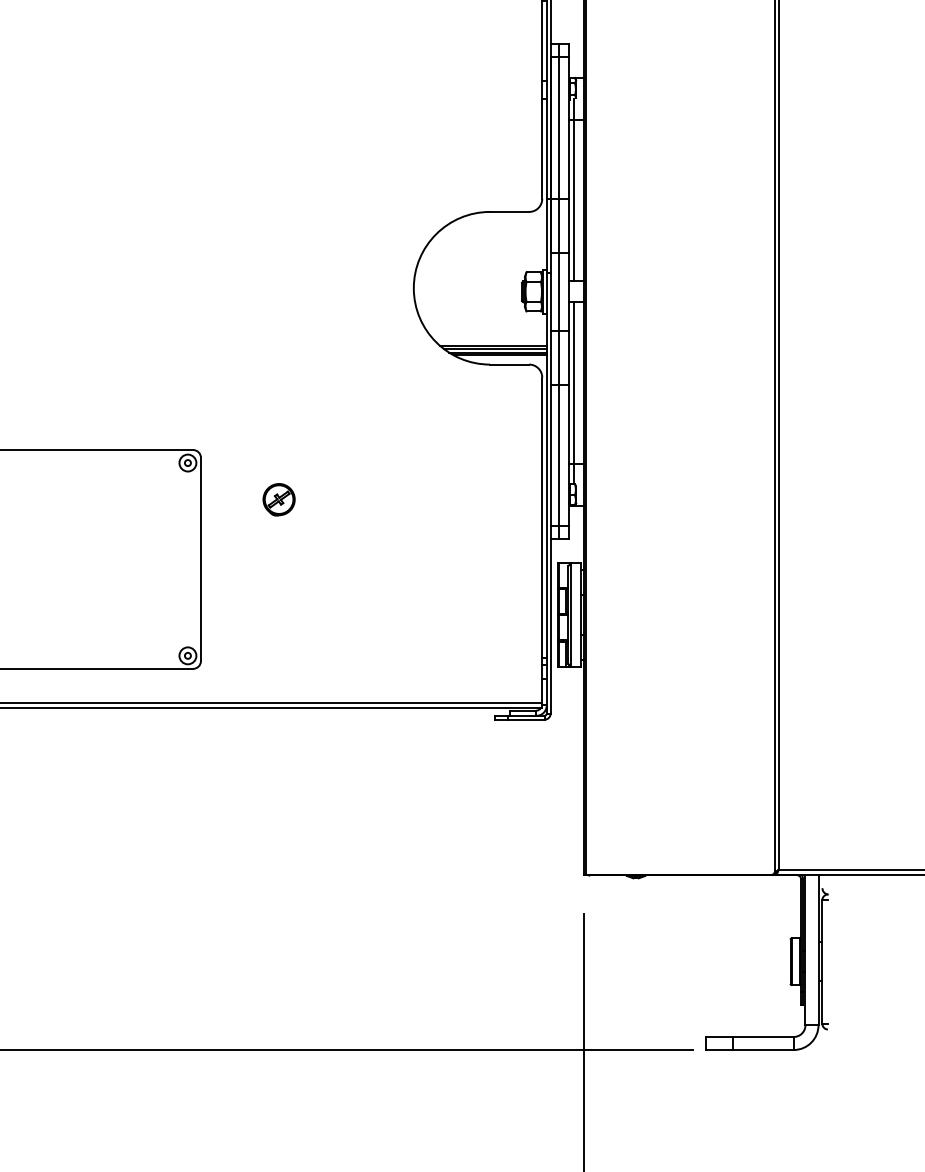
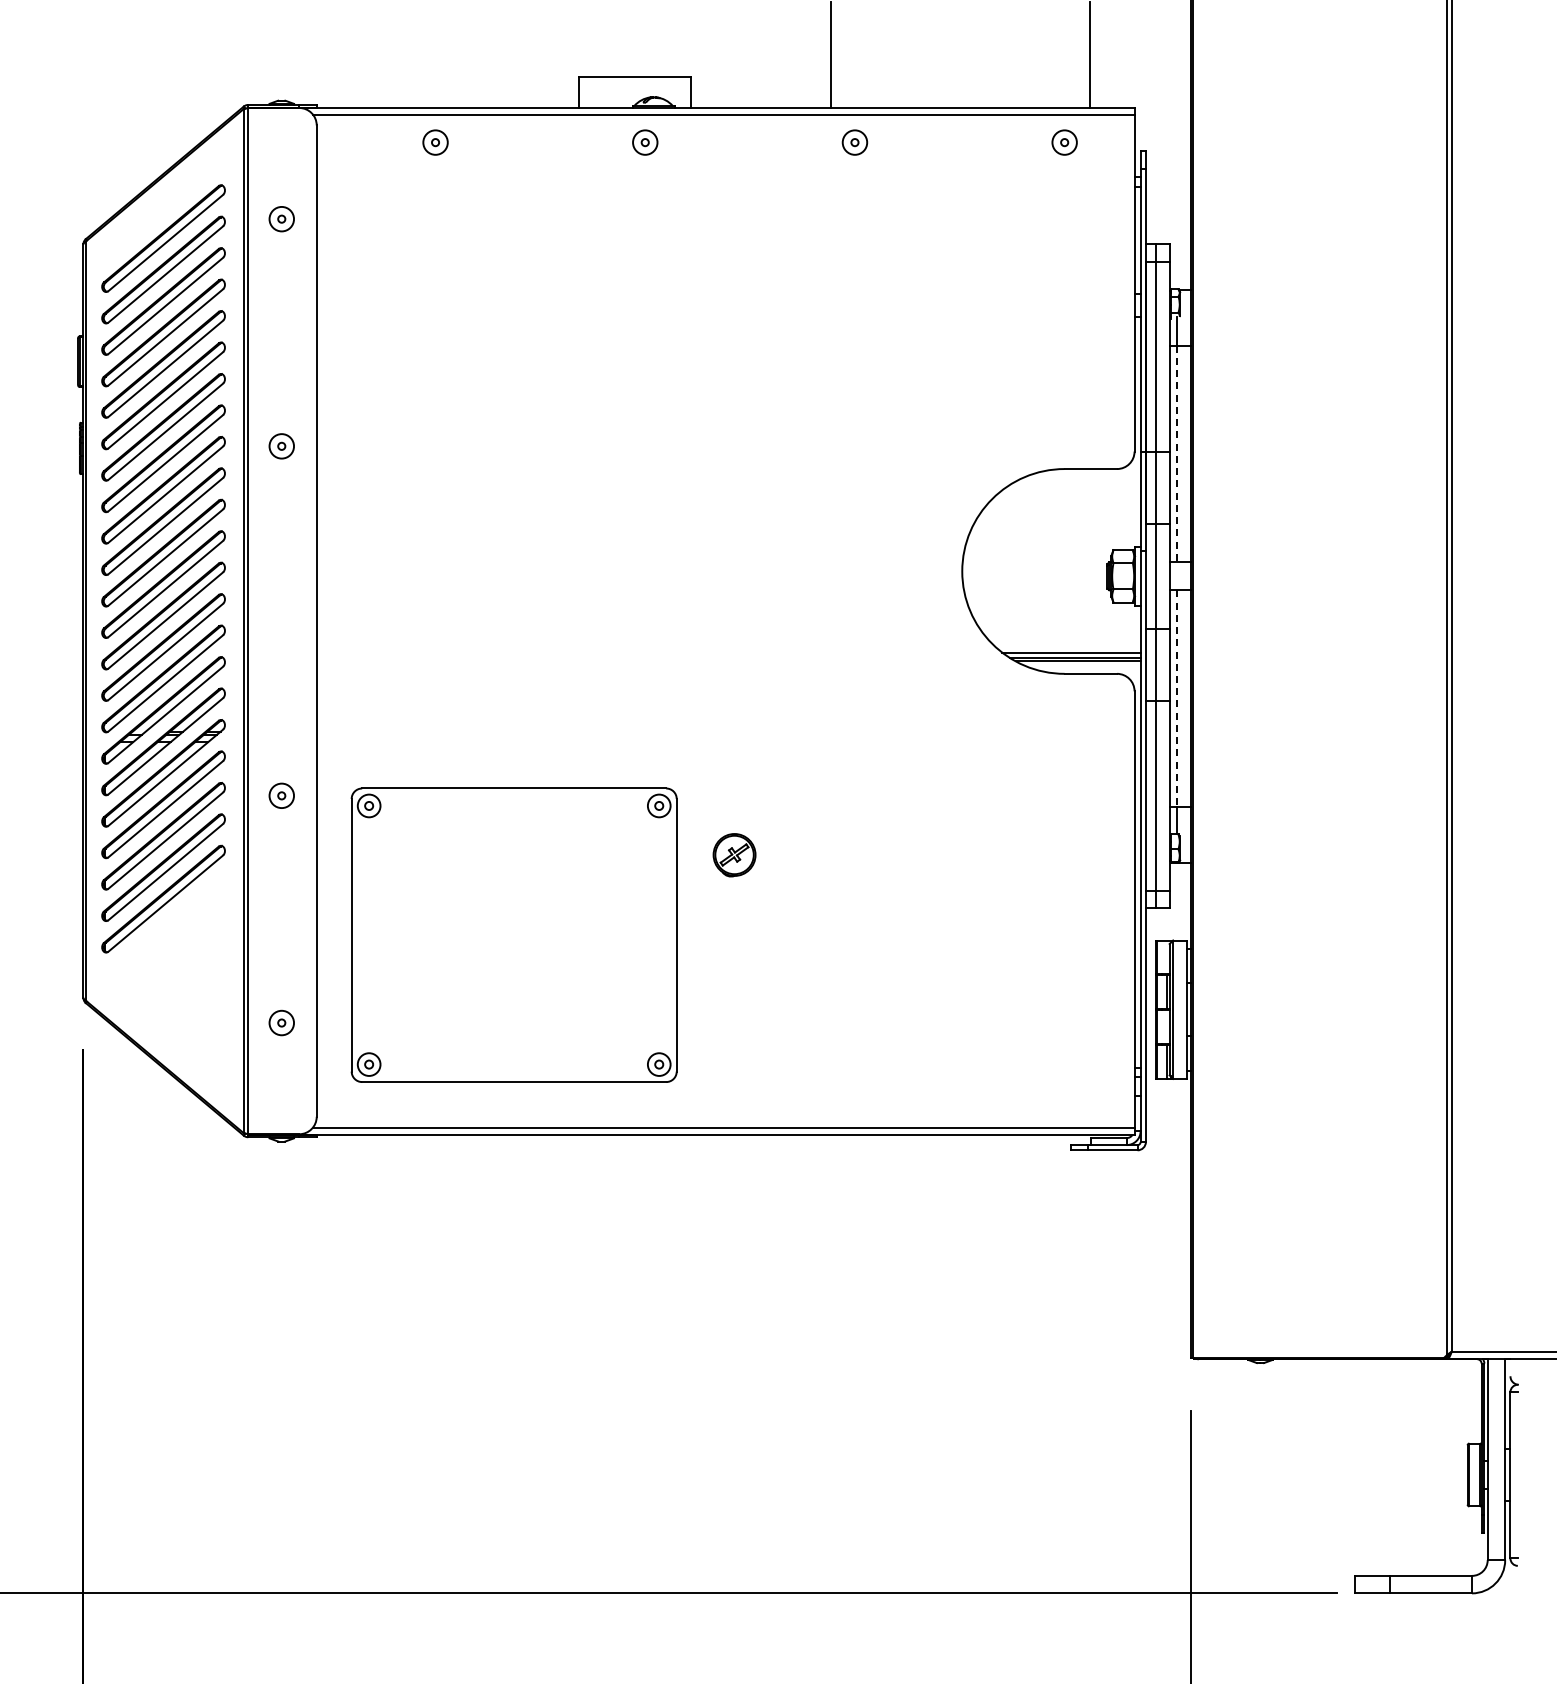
line: (574, 201) -> (1177, 454), solid -> dashed
line: (493, 345) -> (1068, 648), removed
line: (574, 383) -> (1177, 699), solid -> dashed
part: (279, 499) -> (734, 855), moved

